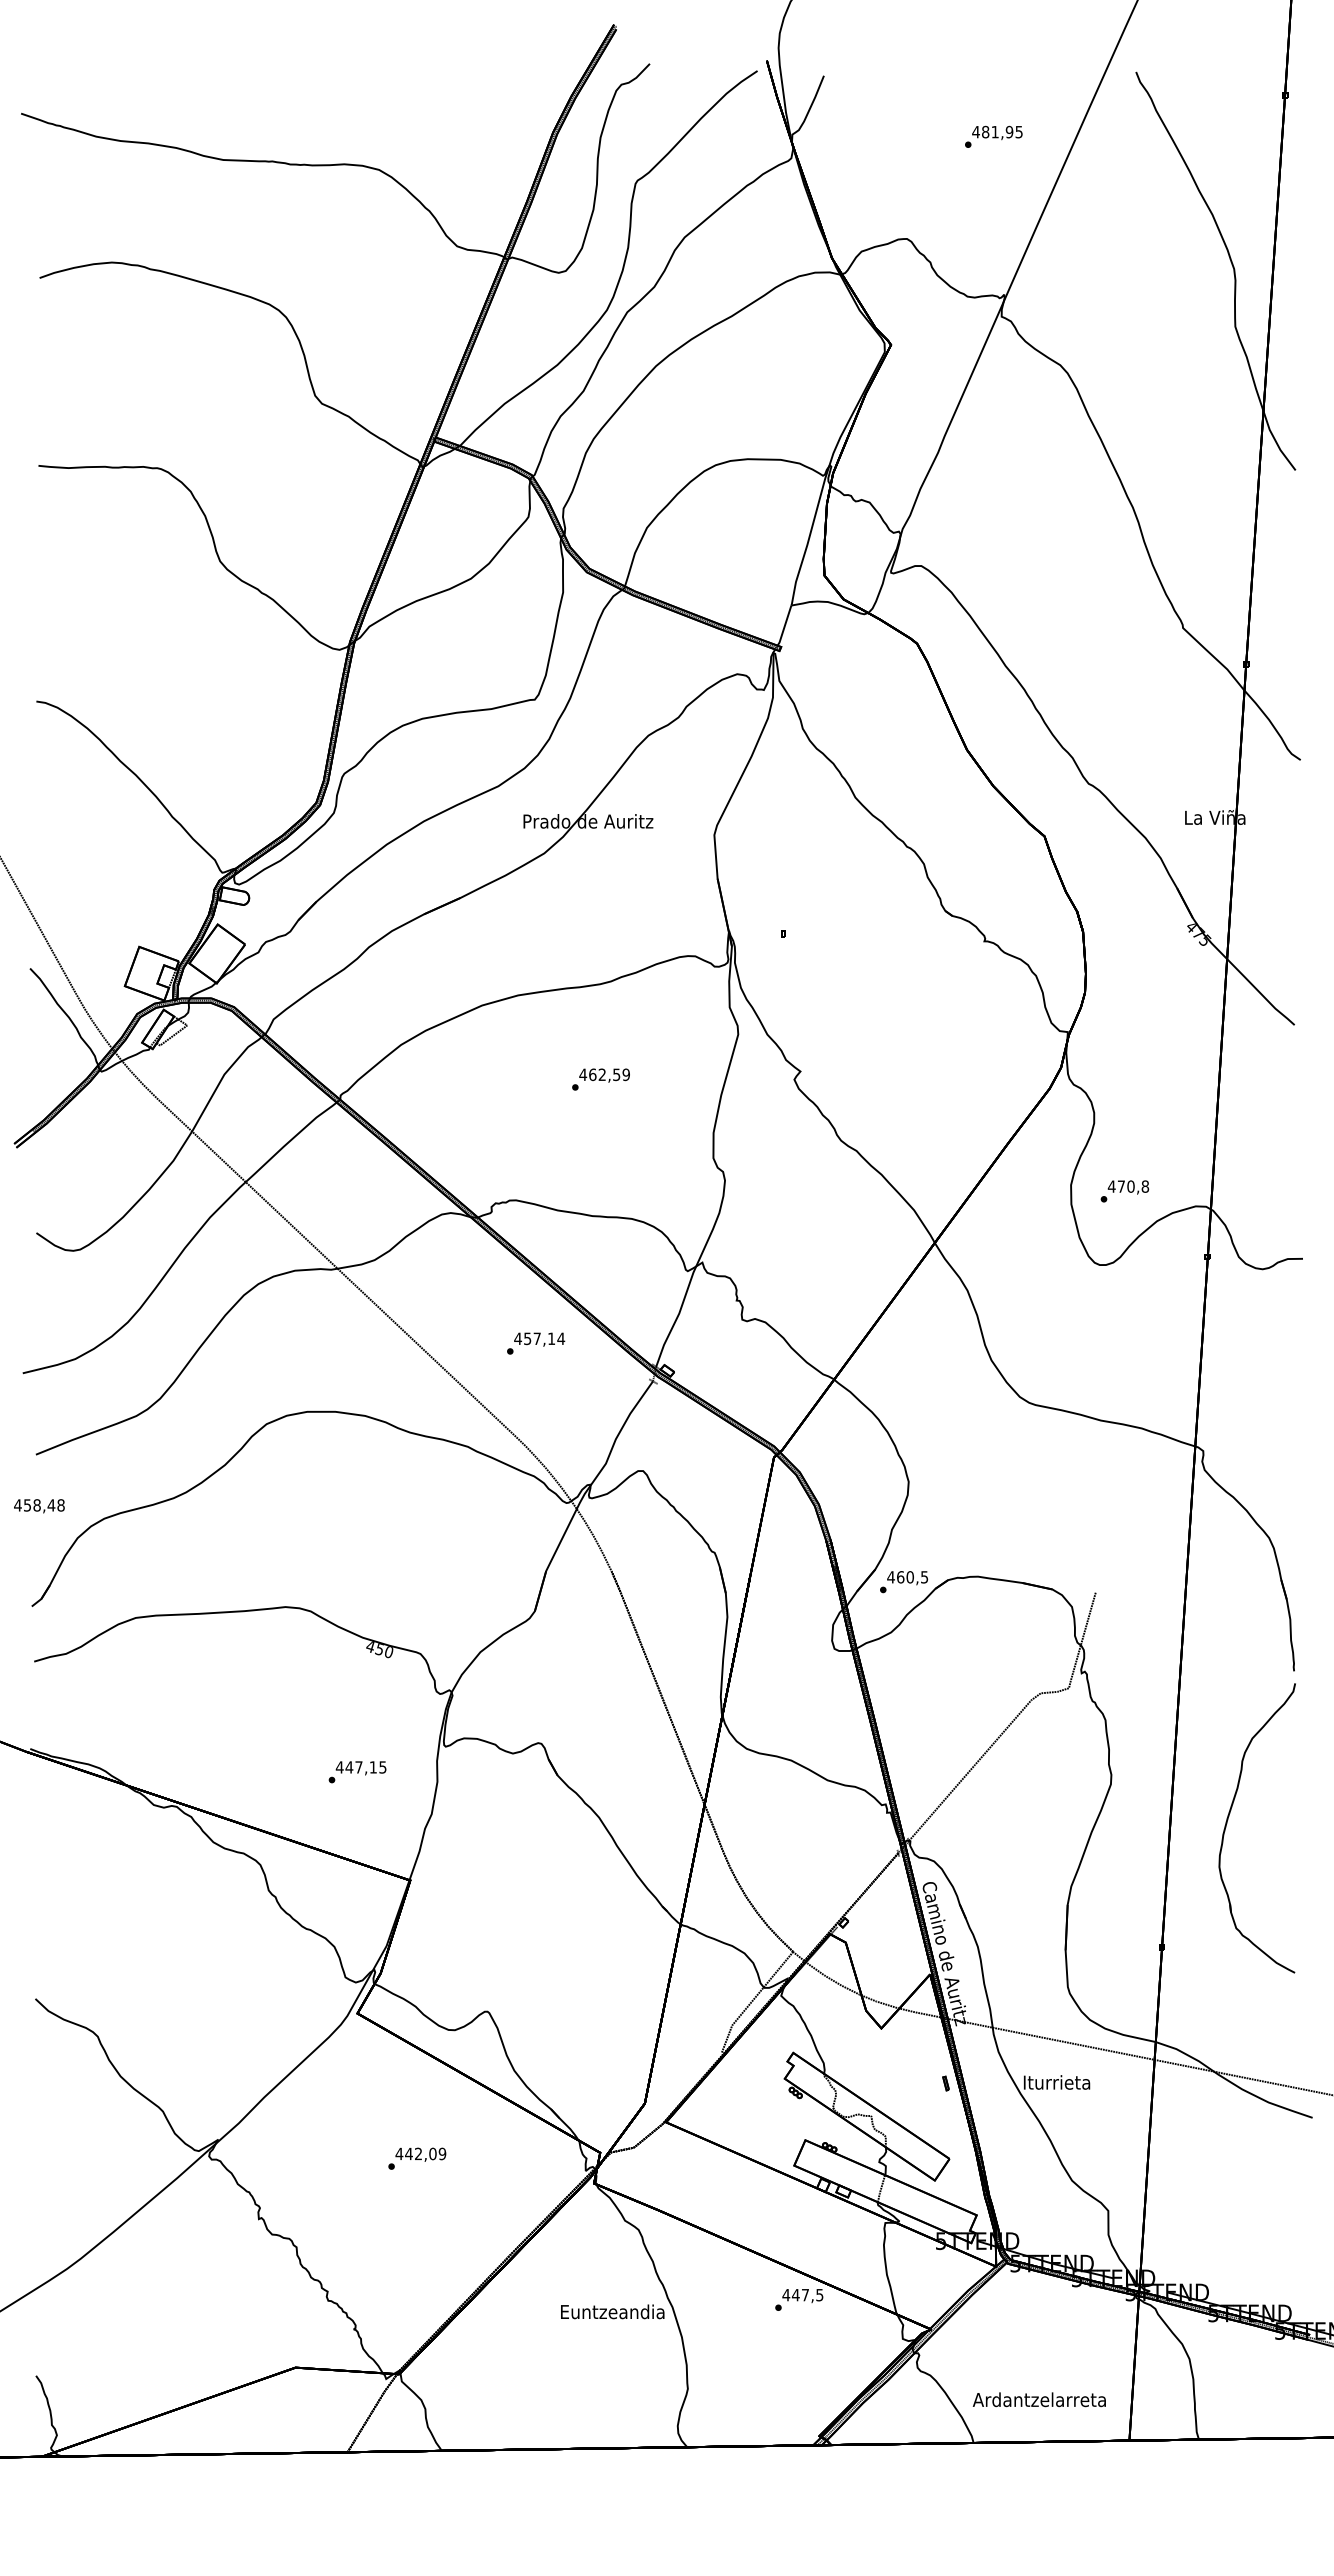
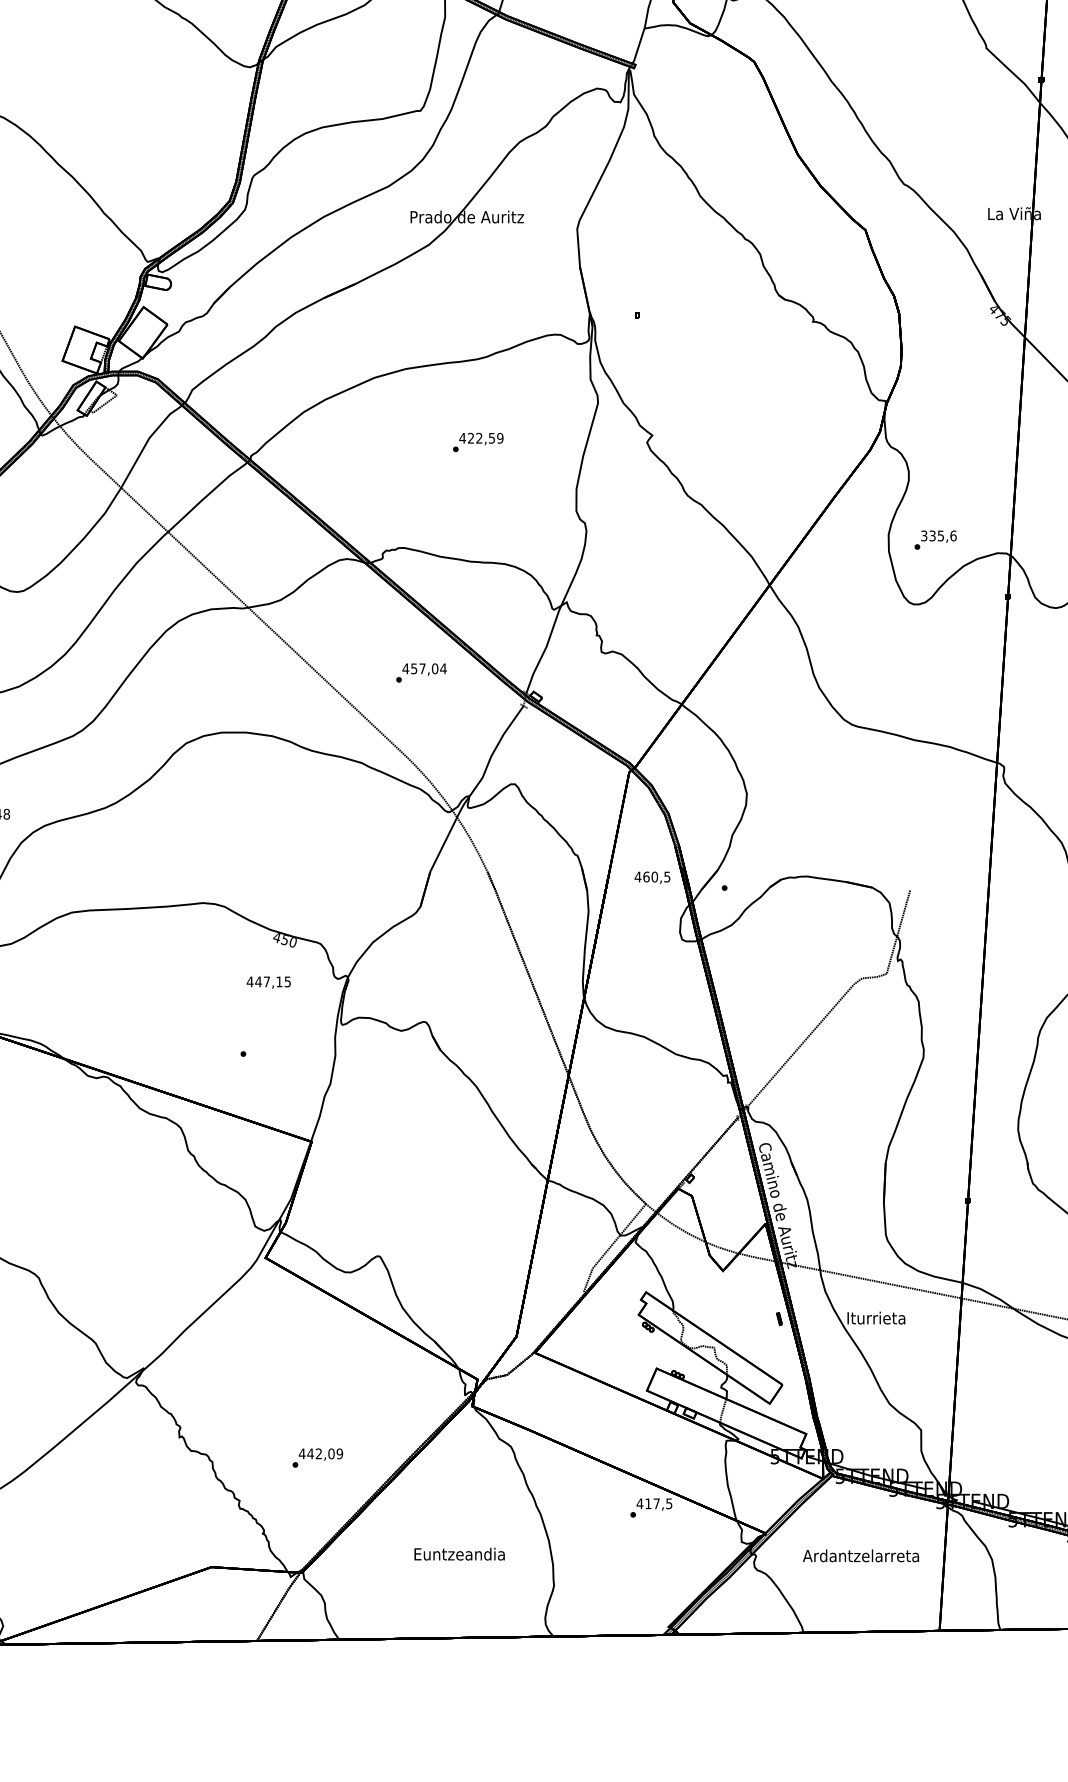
text: (592, 1074) -> (470, 438), 462,59 -> 422,59
text: (1128, 1186) -> (938, 535), 470,8 -> 335,6
text: (551, 1338) -> (435, 668), 457,14 -> 457,04
text: (907, 1578) -> (652, 878), moved
text: (360, 1768) -> (268, 982), moved
text: (417, 2158) -> (318, 1457), moved
text: (795, 2295) -> (648, 1504), 447,5 -> 417,5
text: (612, 2311) -> (459, 1553), moved
text: (1038, 2399) -> (860, 1555), moved

